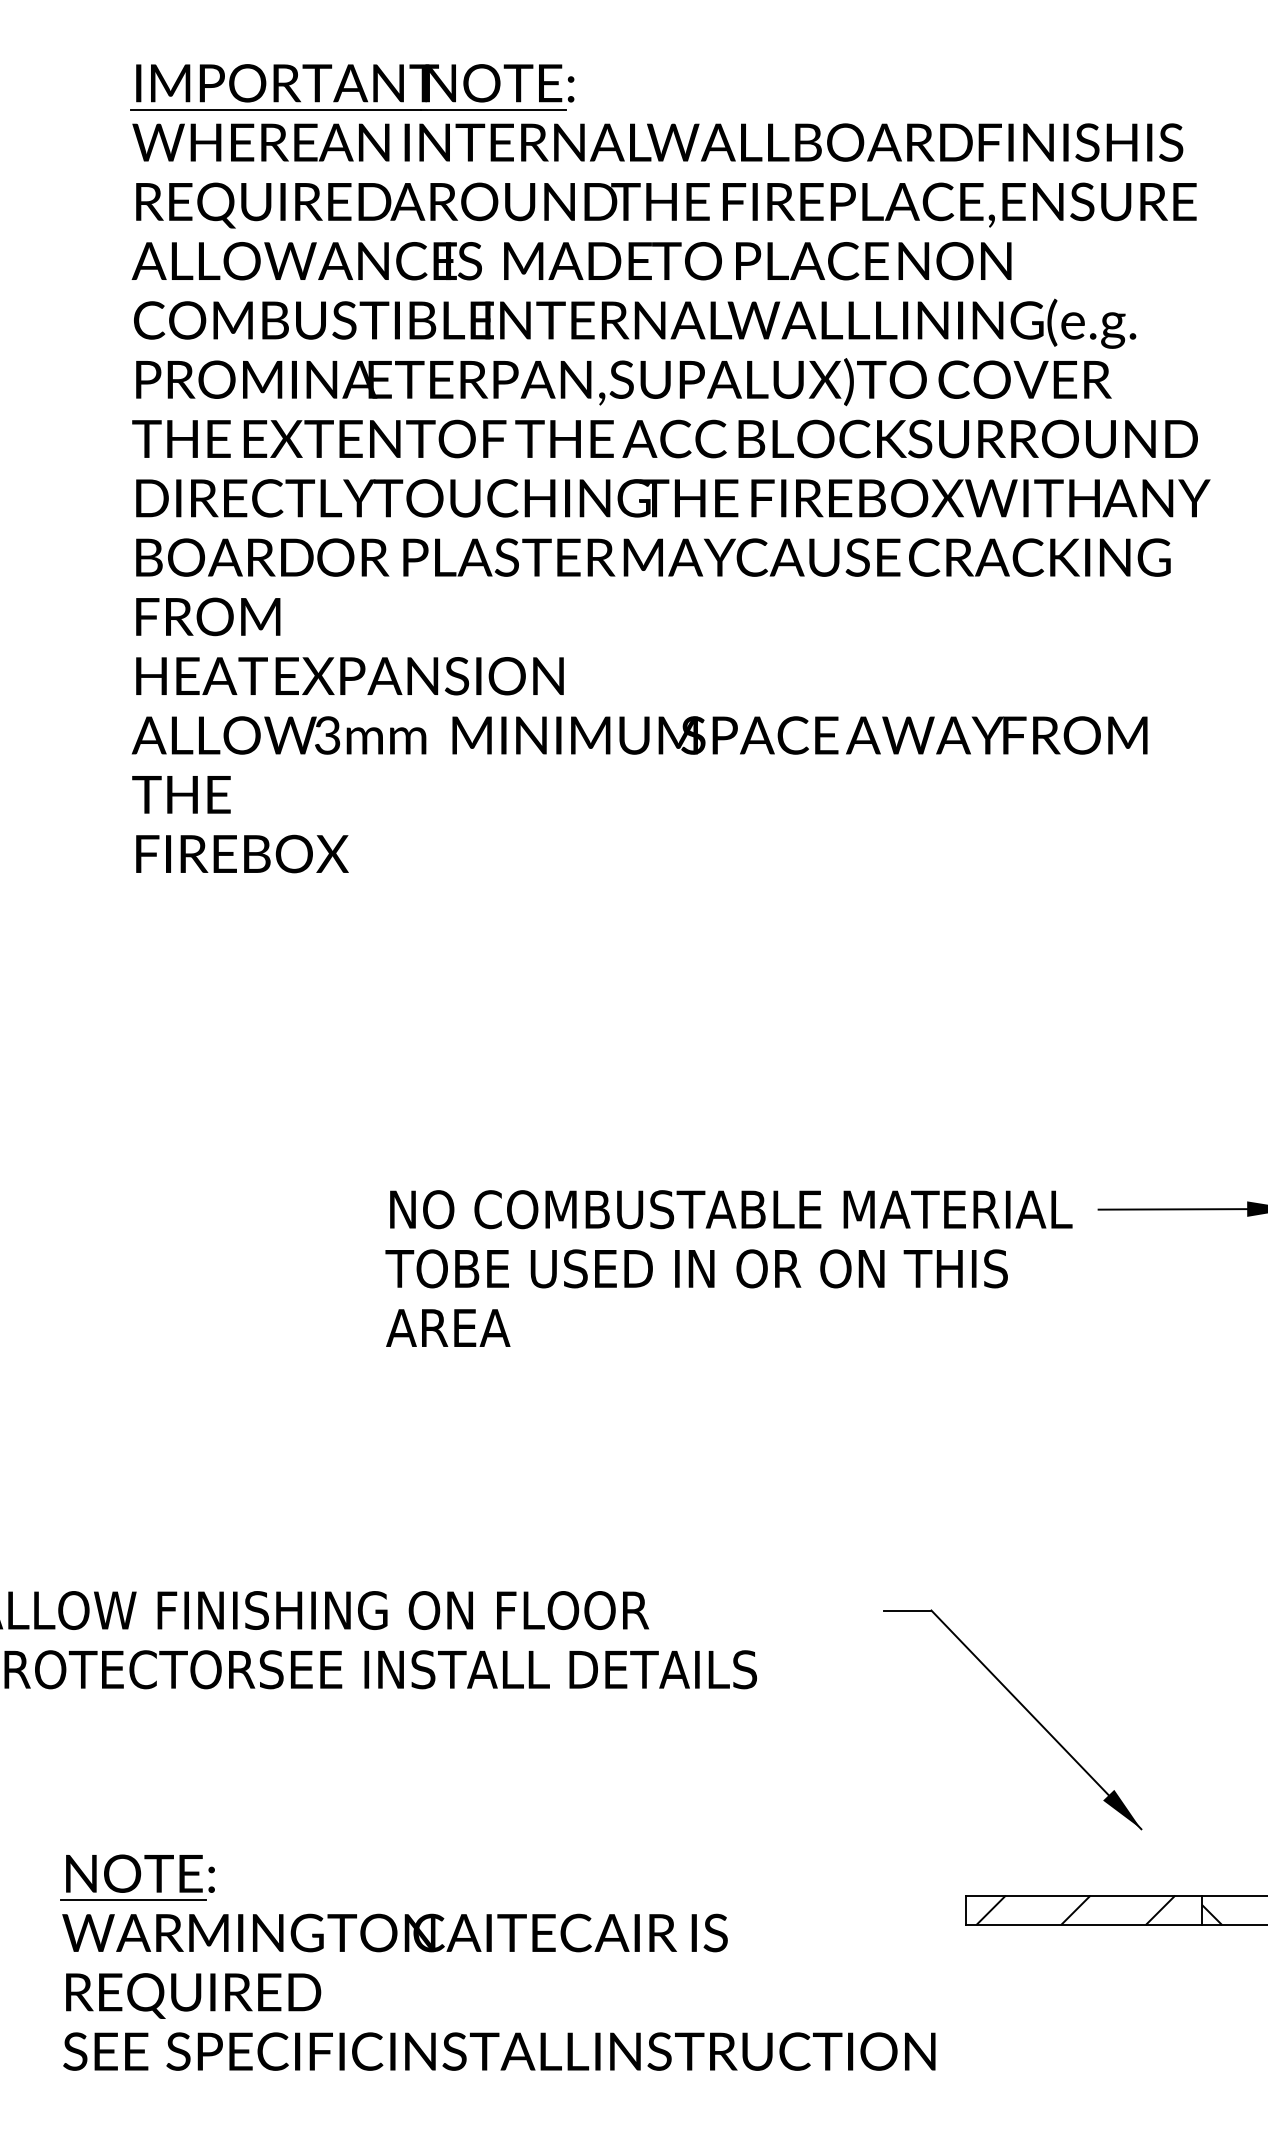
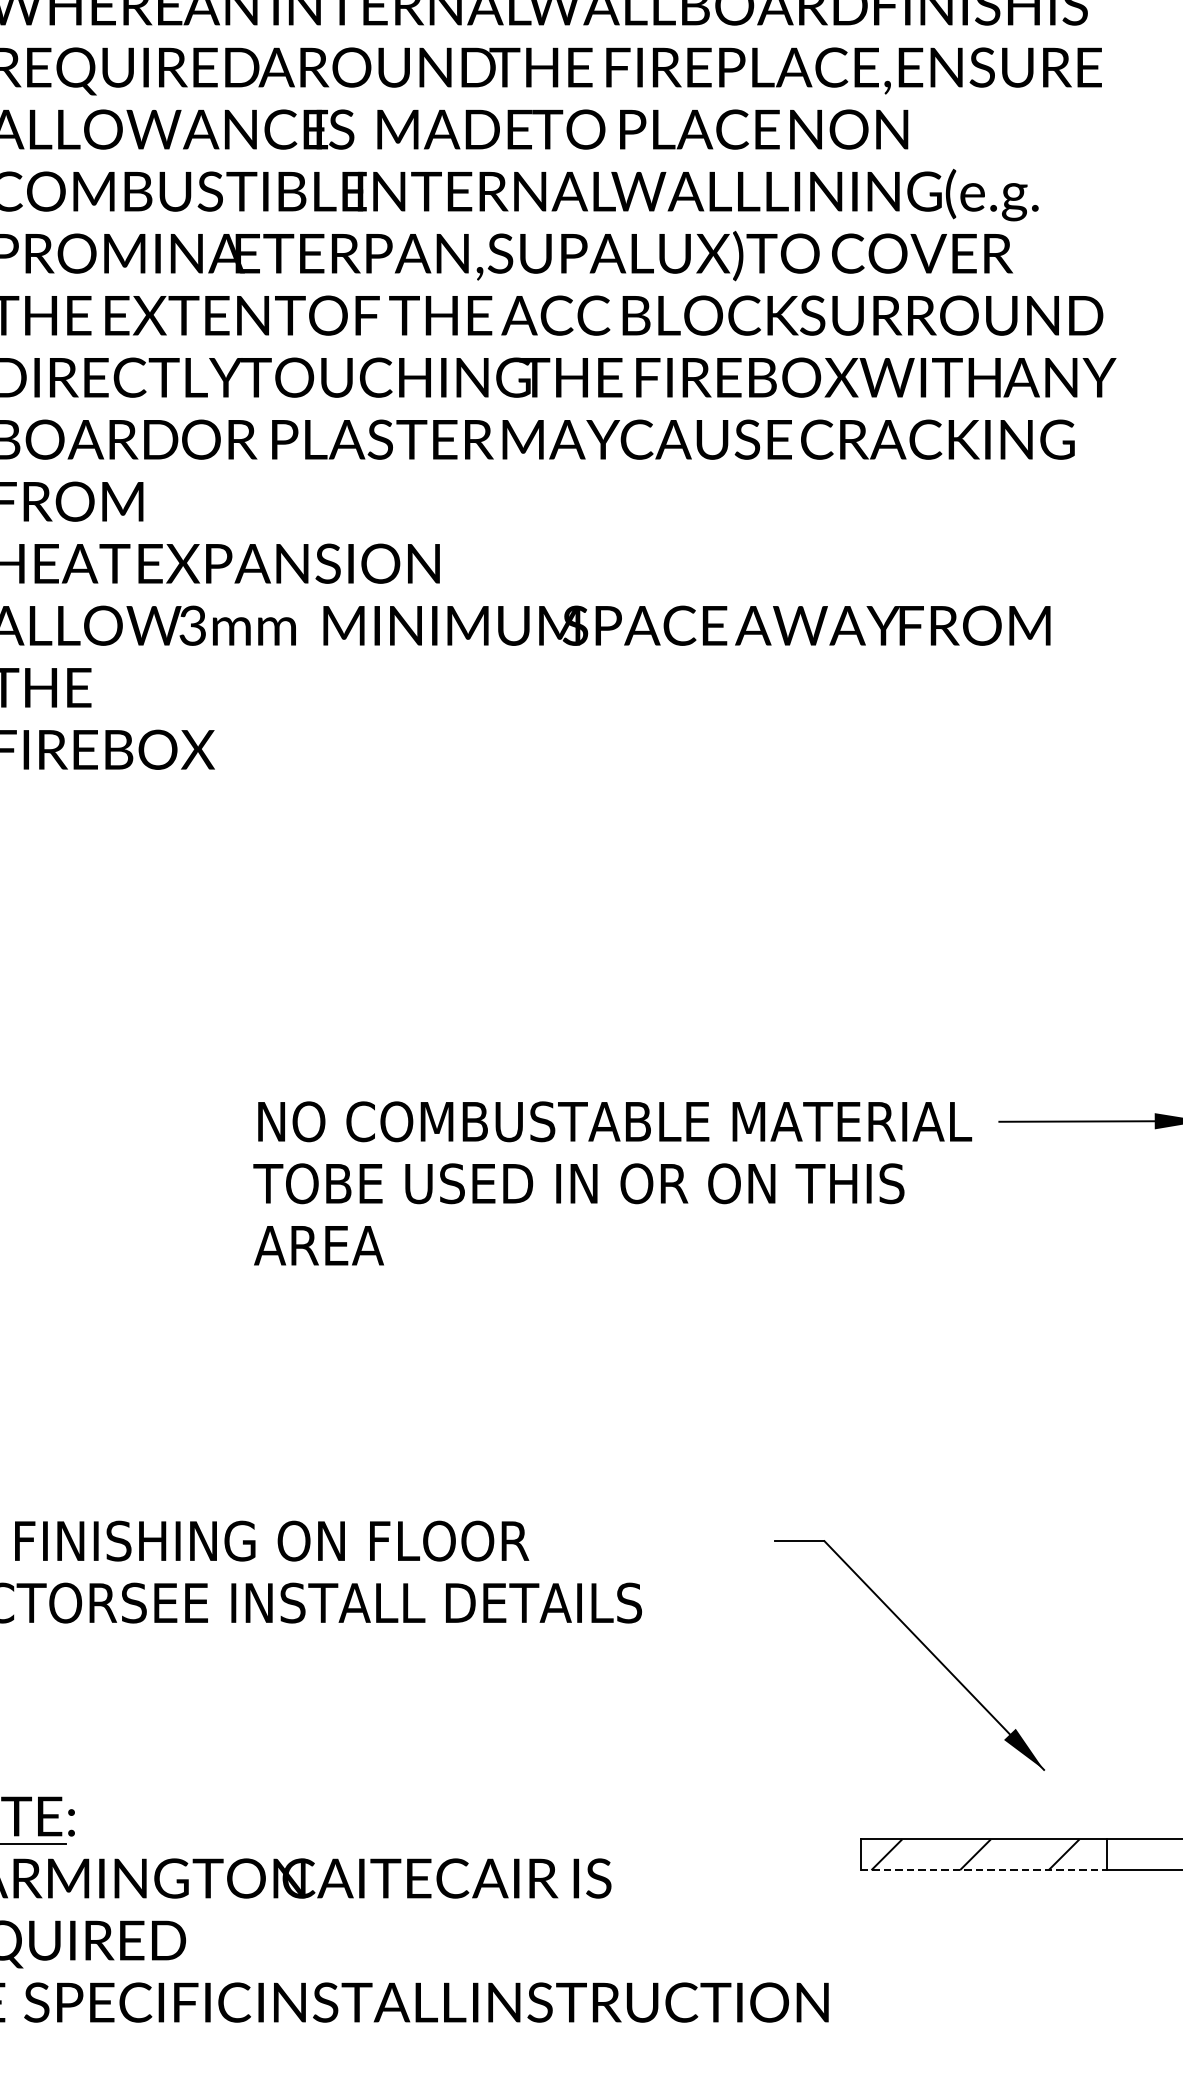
hatch: (1211, 1914) -> (1117, 1859), removed
line: (1084, 1925) -> (984, 1870), solid -> dashed

